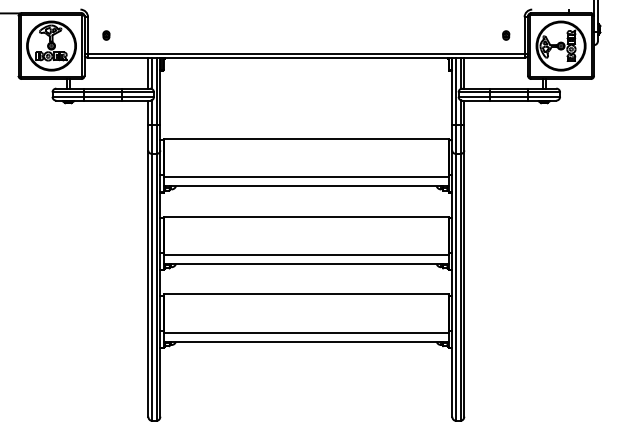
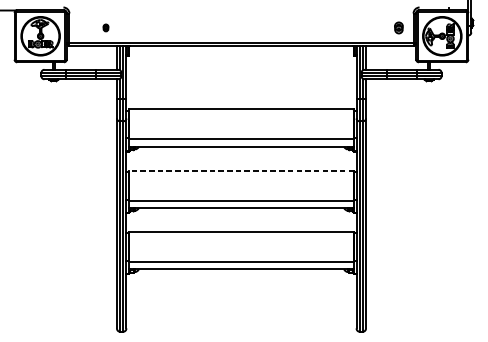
part: (106, 35) -> (106, 27), moved
part: (506, 35) -> (399, 27), size x1.6
line: (306, 216) -> (241, 170), solid -> dashed

